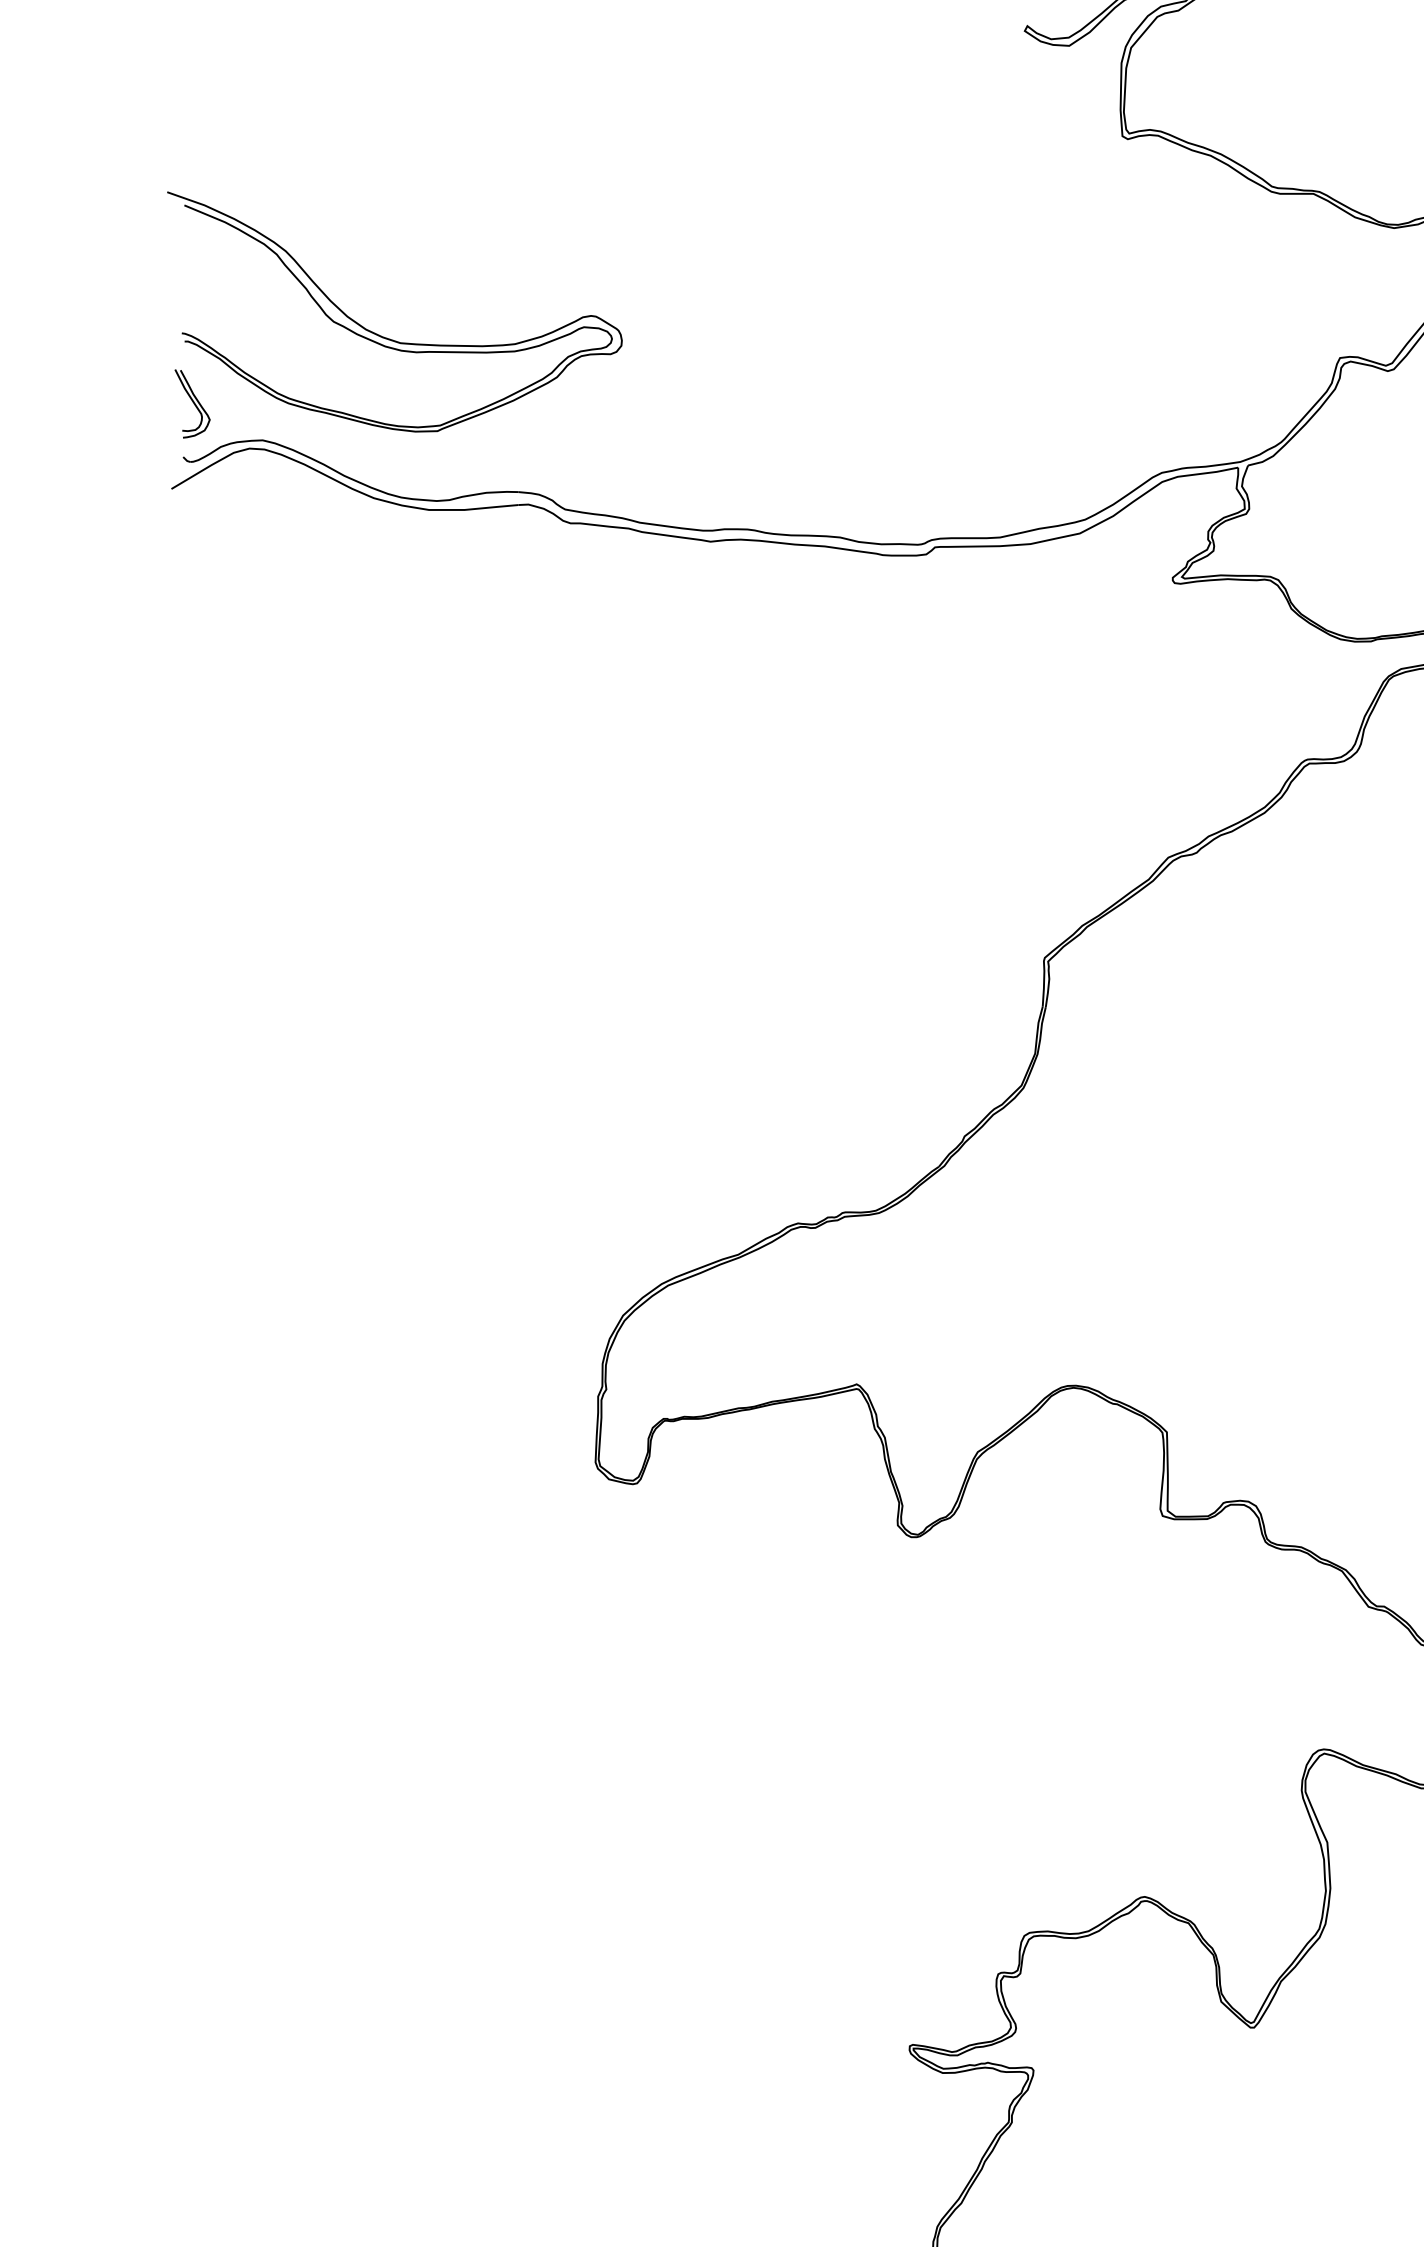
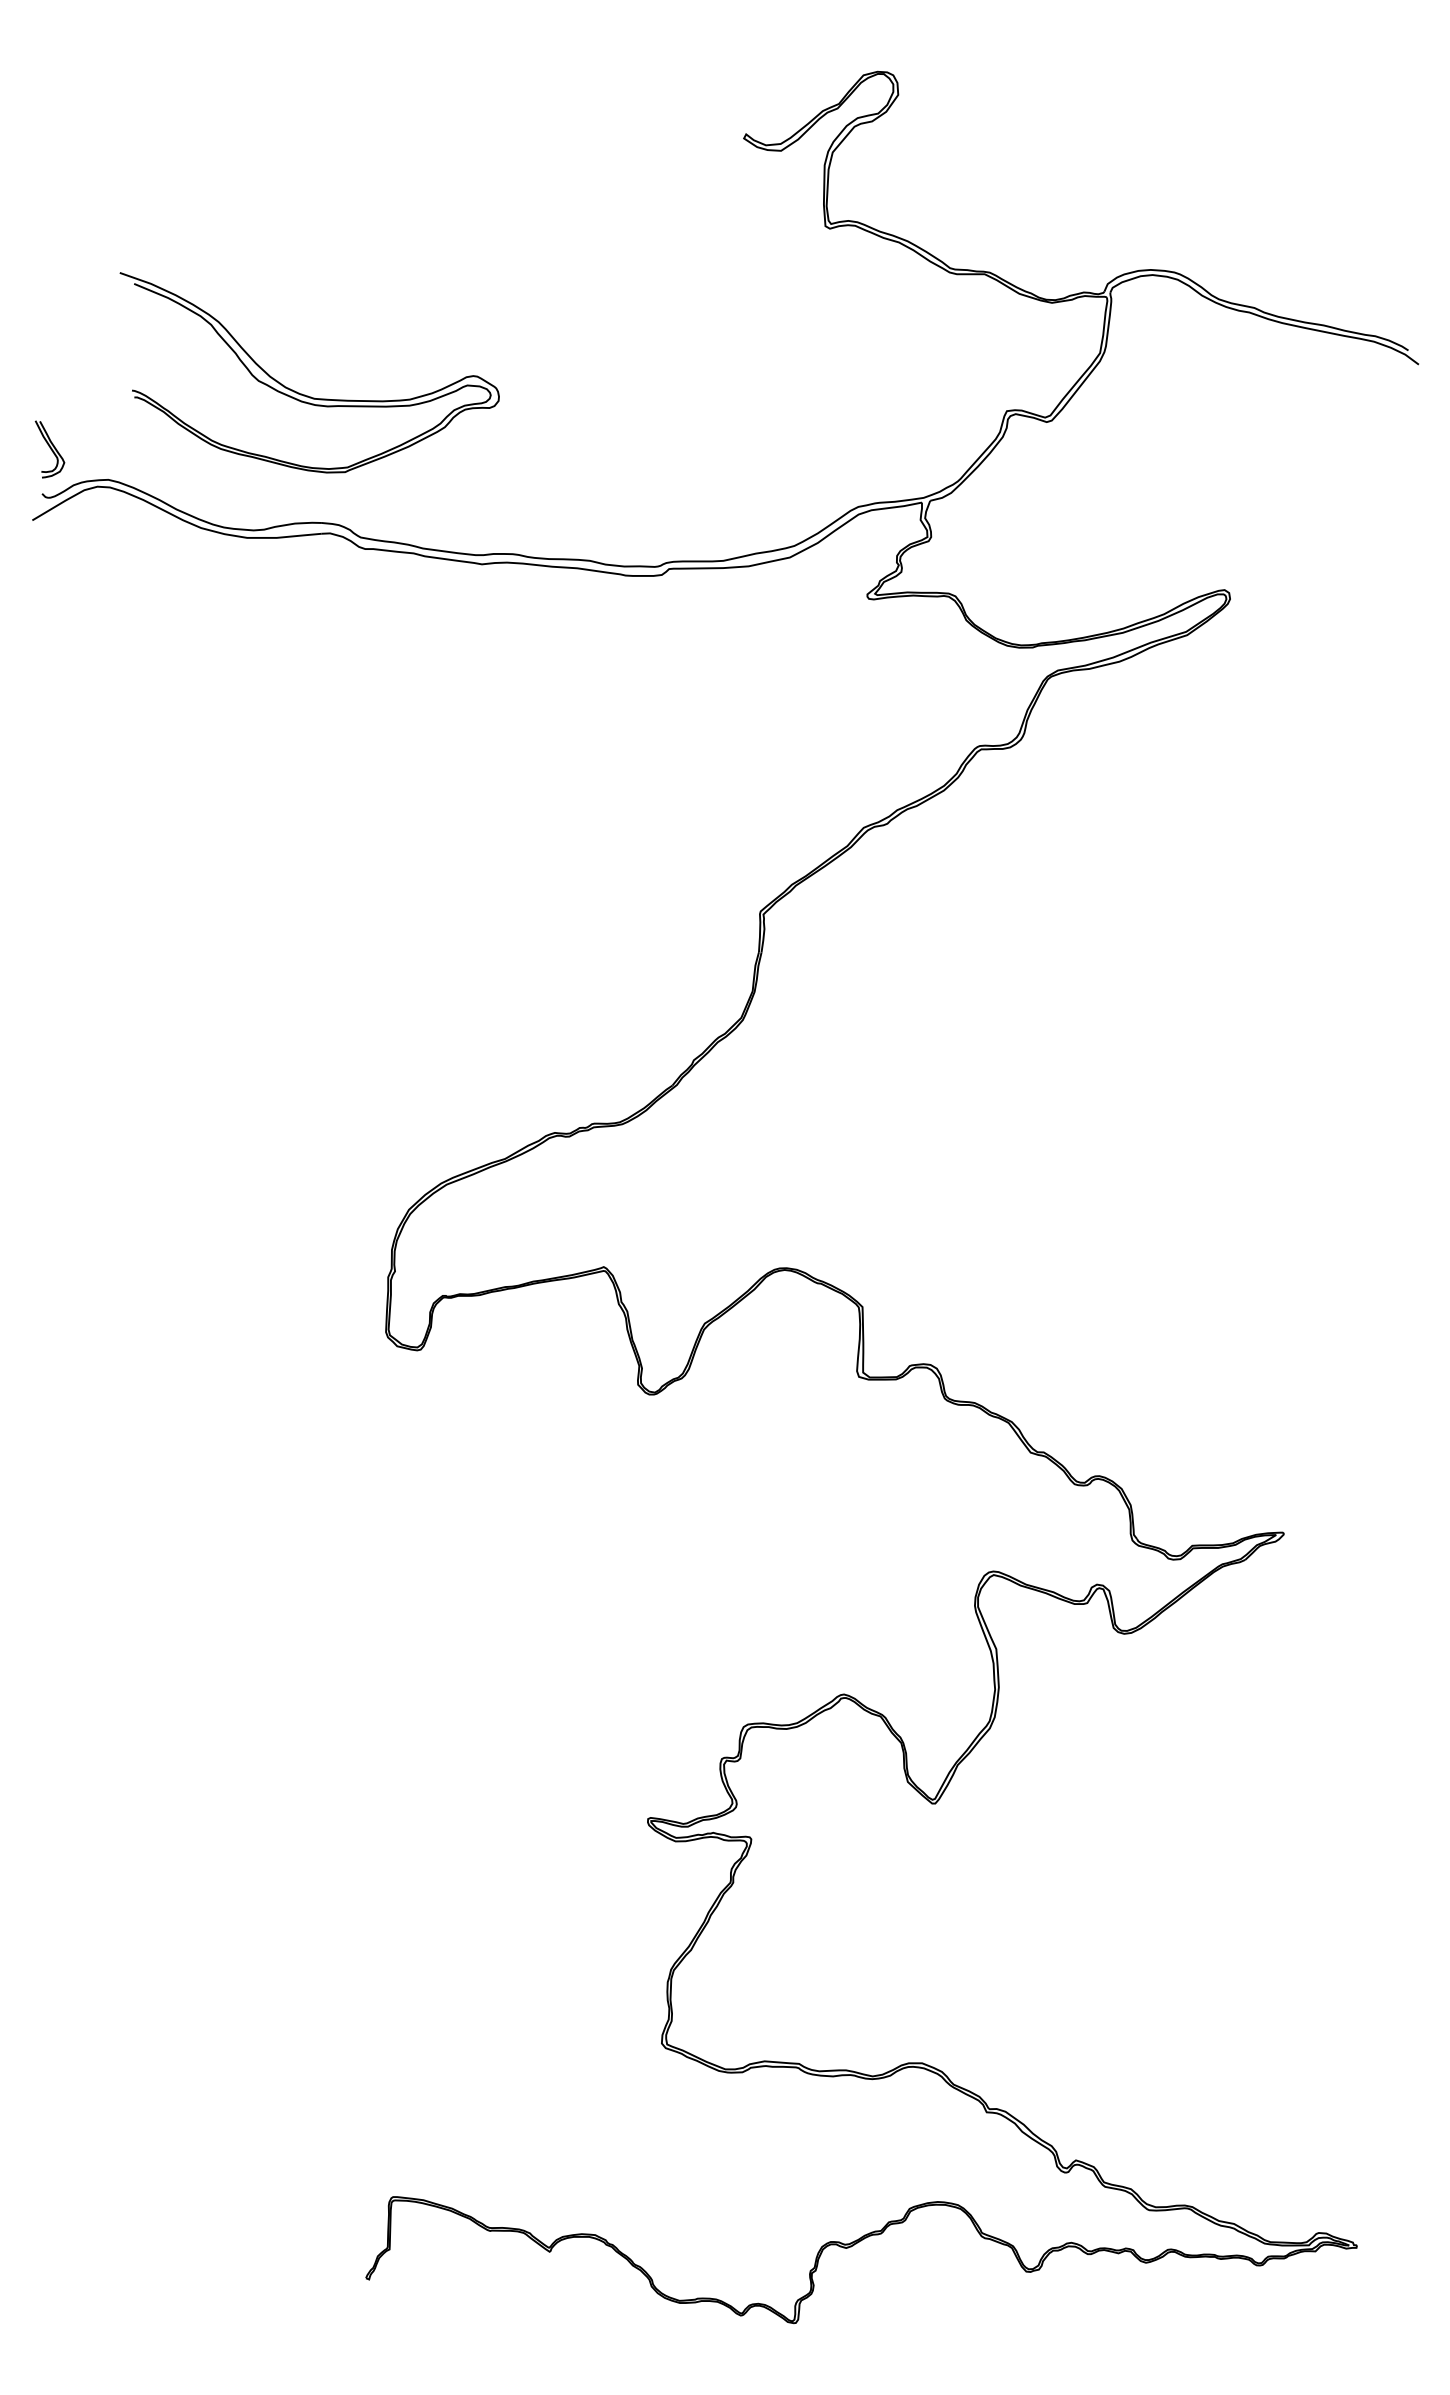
part: (386, 336) -> (302, 393), moved

